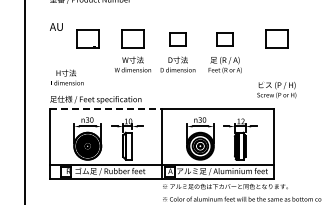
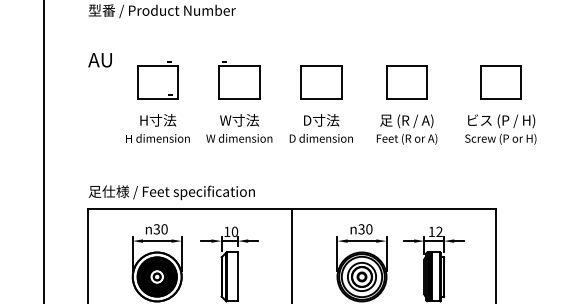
part: (177, 38) -> (320, 81), size x1.43
part: (224, 38) -> (405, 81), size x1.43
text: (67, 77) -> (160, 128), moved
text: (276, 90) -> (500, 130), moved
line: (106, 109) -> (191, 210), dashed -> solid

